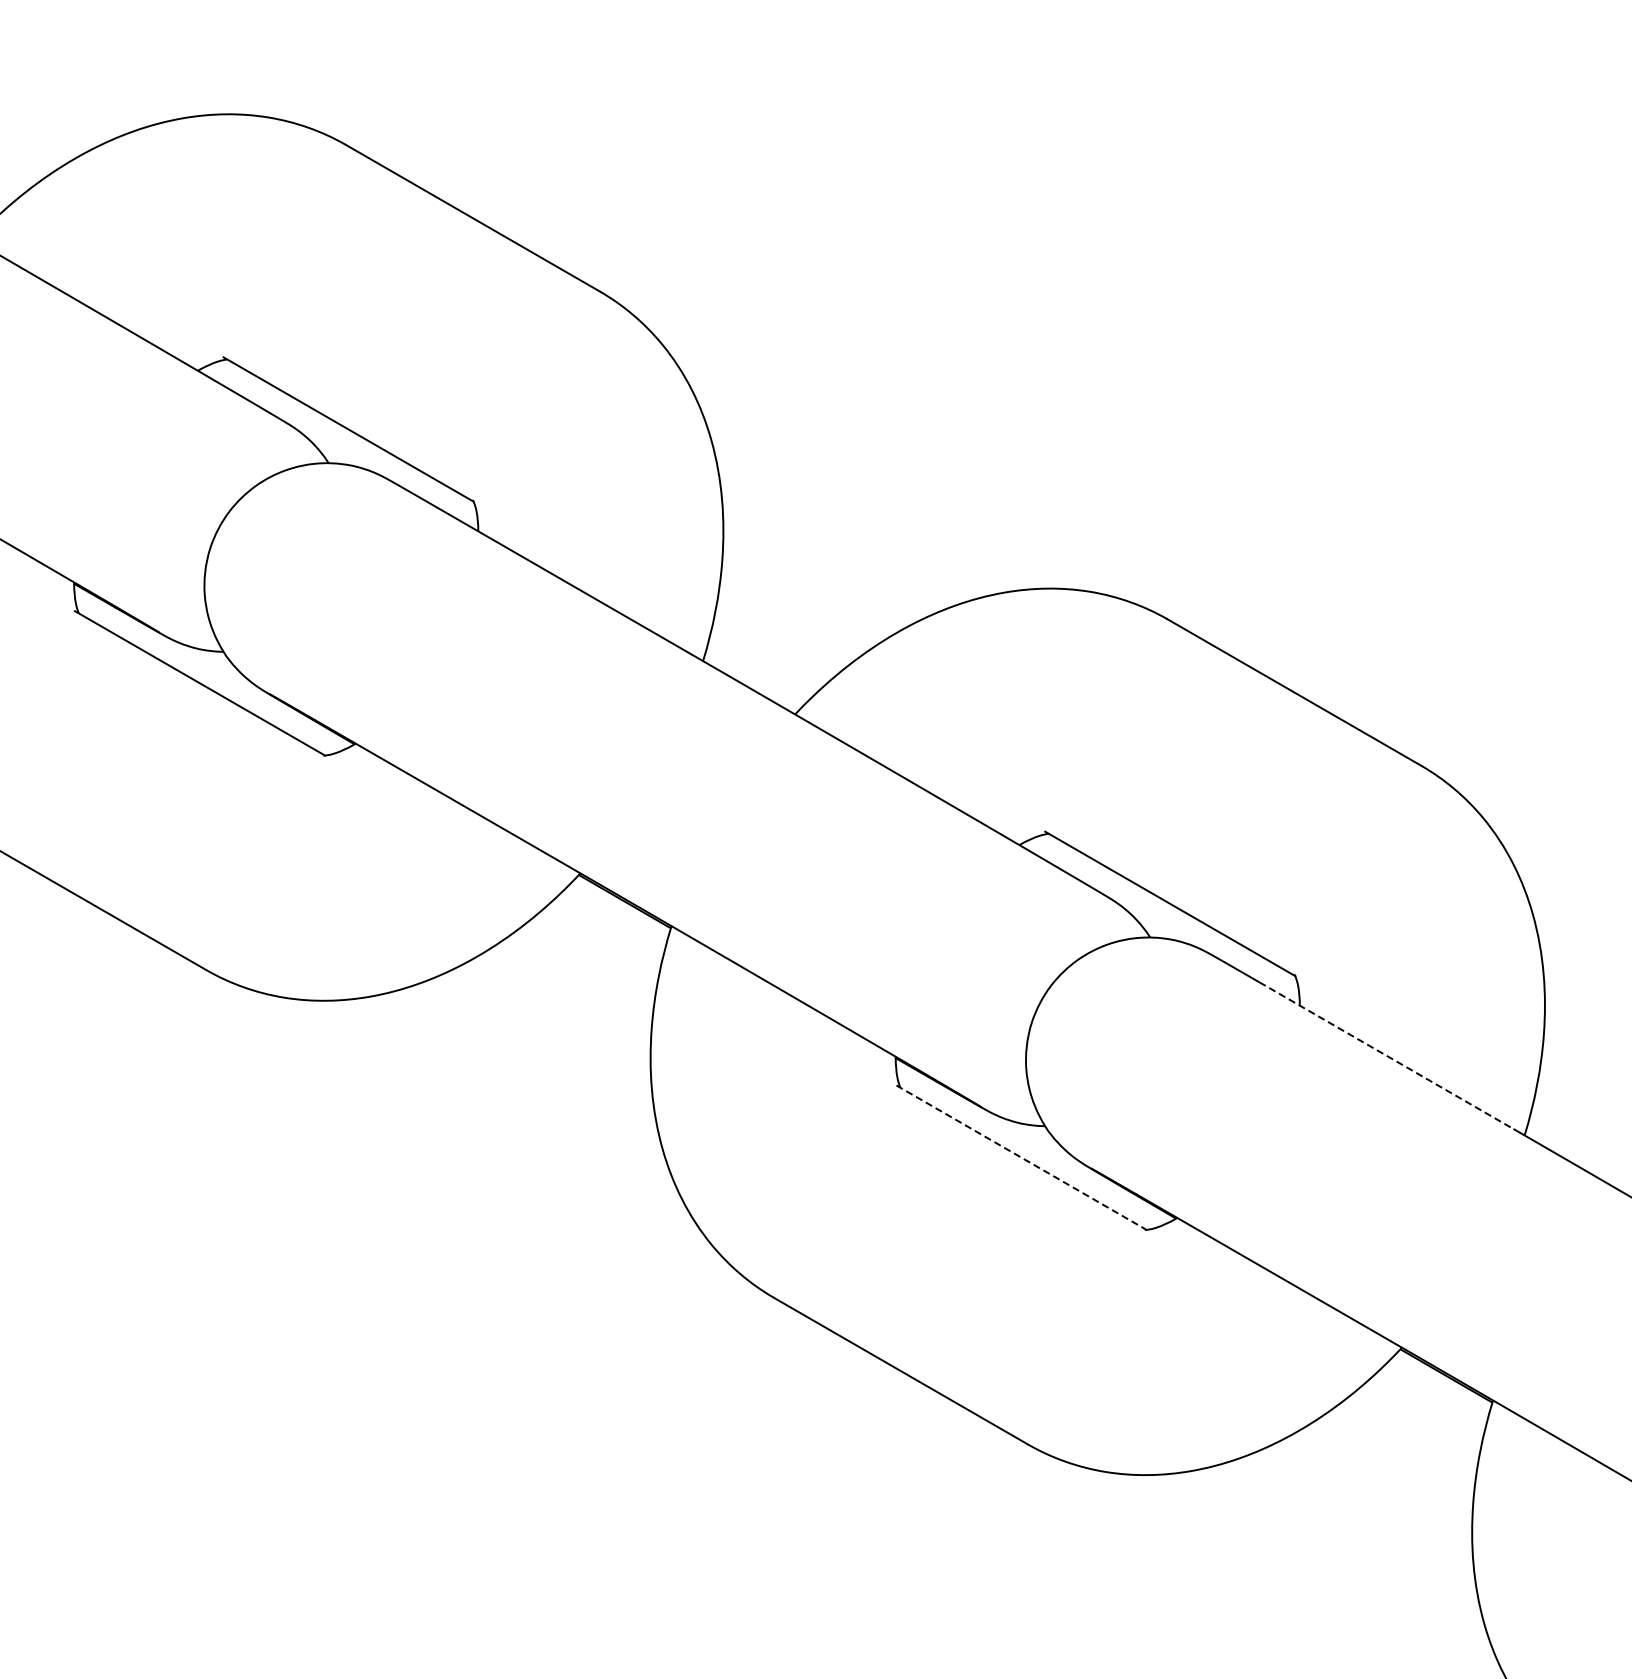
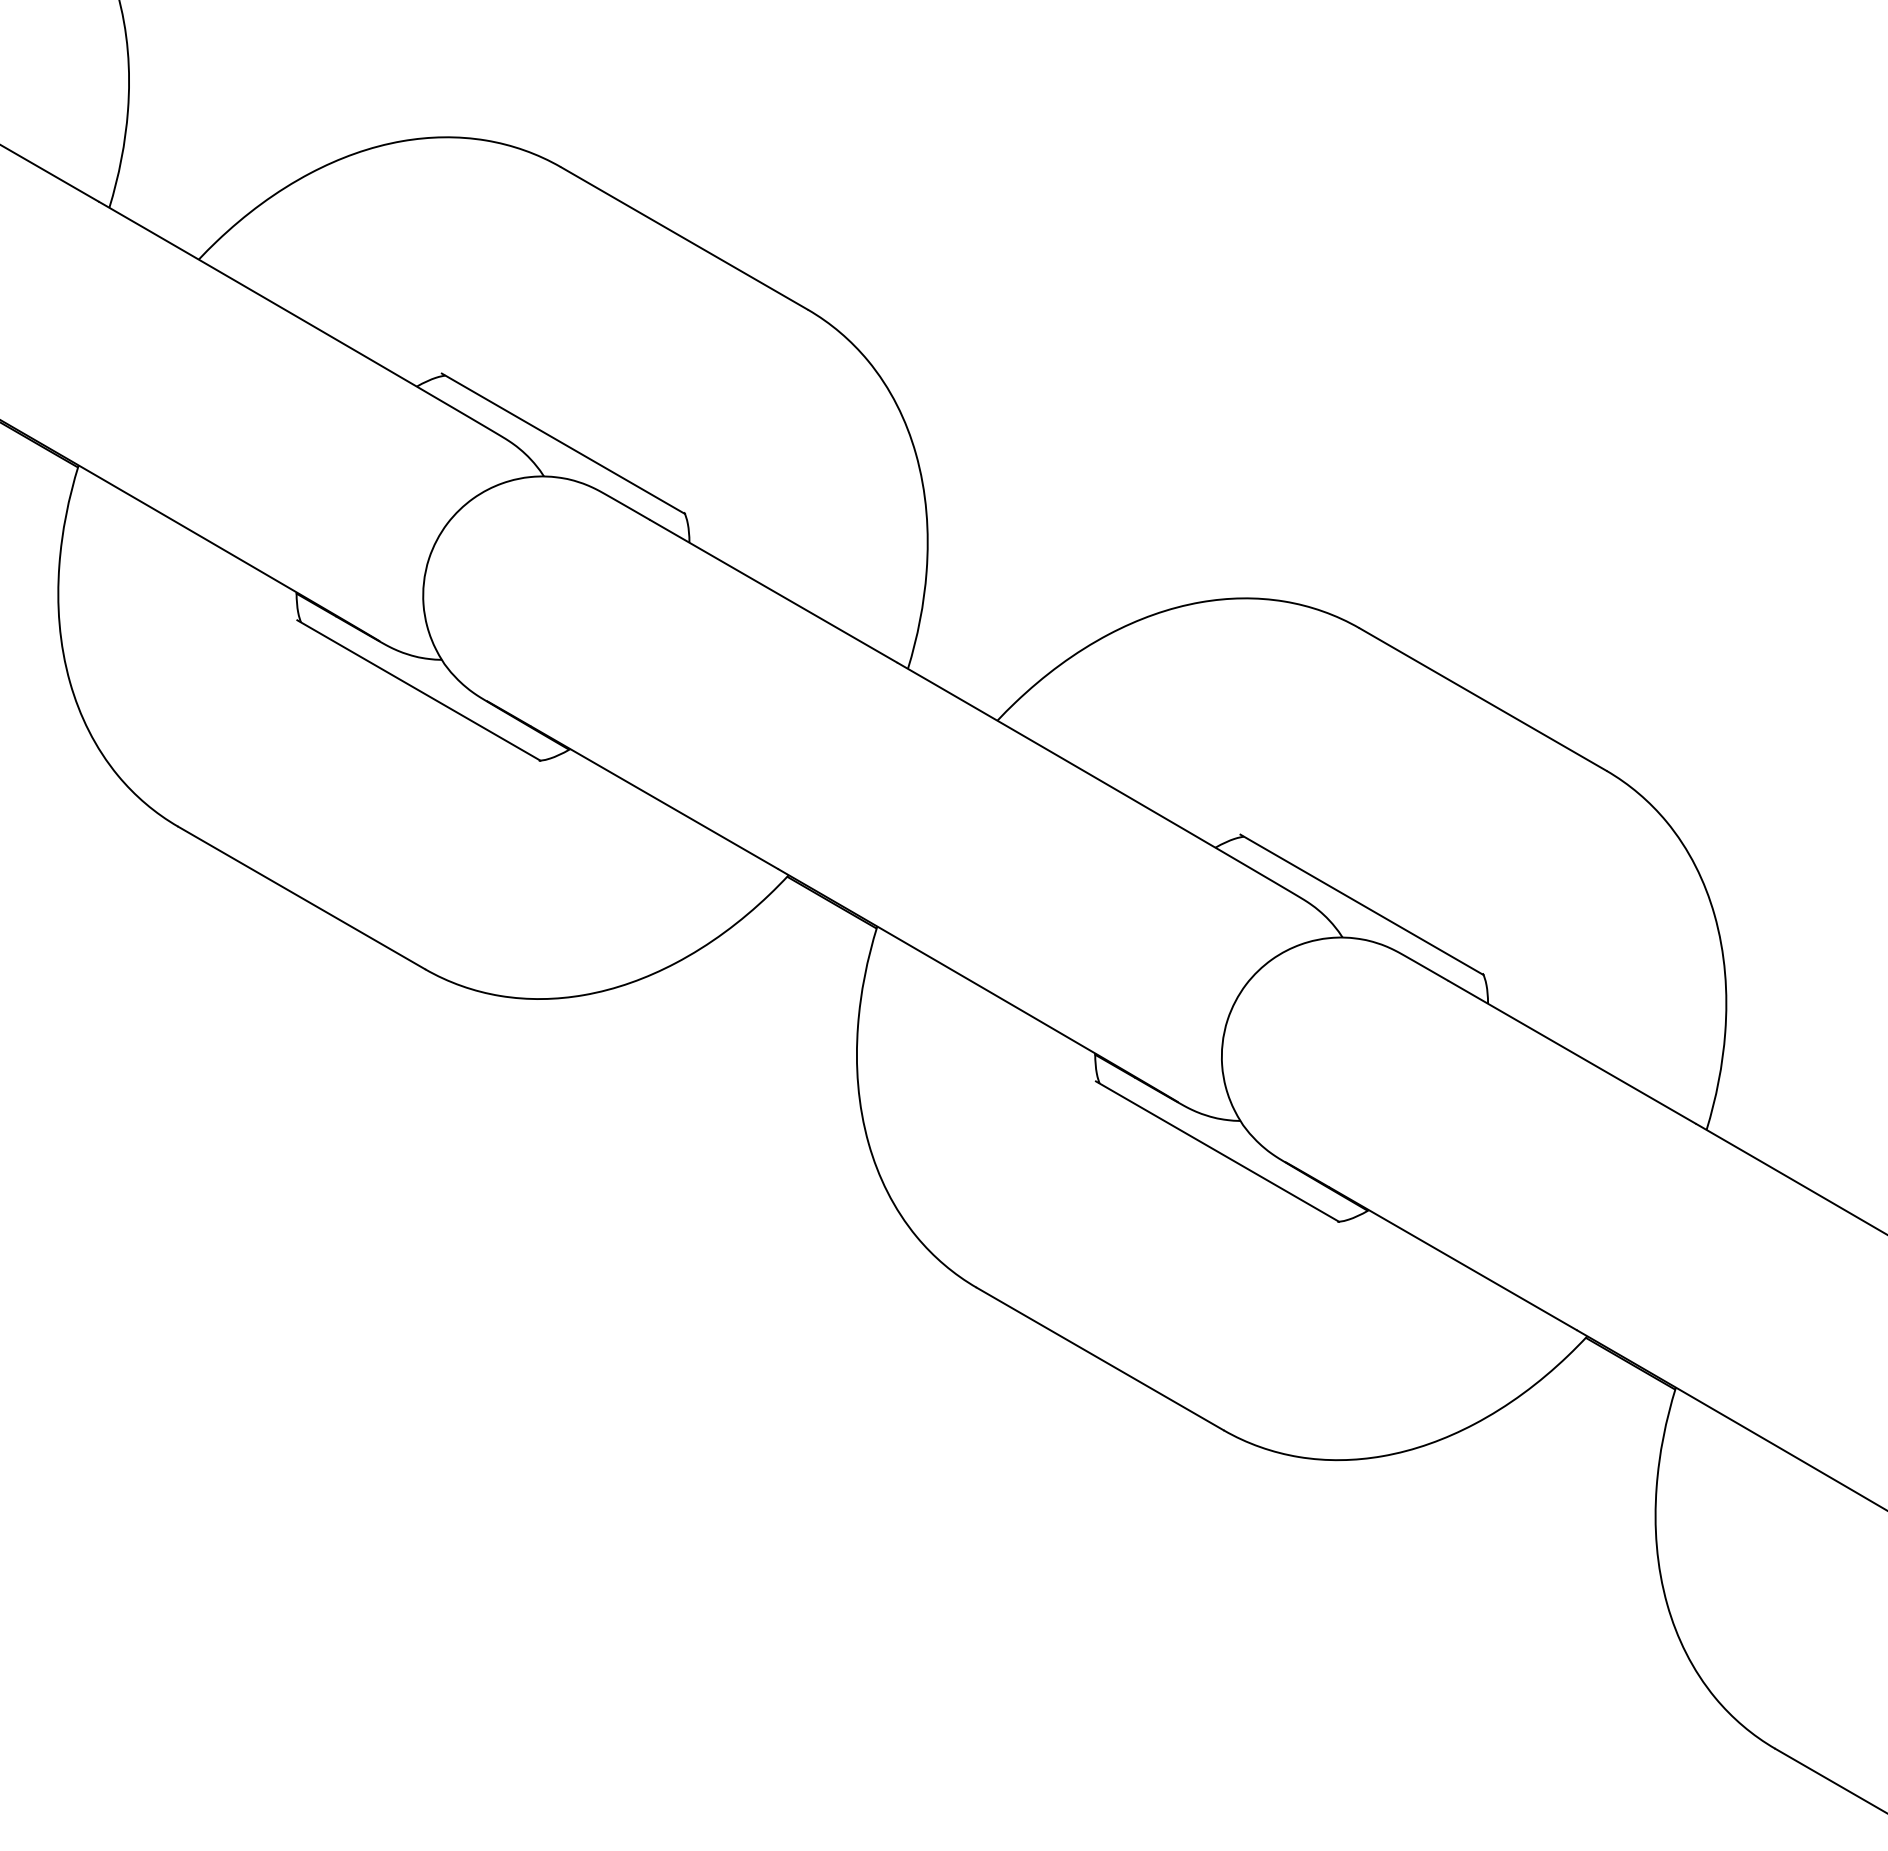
line: (1386, 1055) -> (1572, 1052), dashed -> solid
line: (1022, 1157) -> (1218, 1151), dashed -> solid

